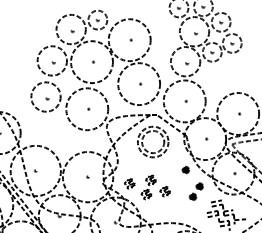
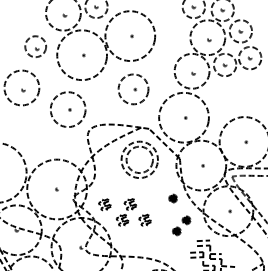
circle: (51, 60) -> (34, 46), size x0.6
circle: (139, 84) -> (133, 89), size x0.6
circle: (87, 109) -> (68, 109), size x0.7

